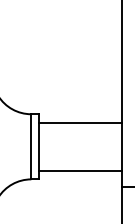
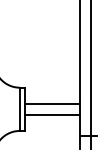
line: (80, 122) -> (52, 104), moved
line: (80, 171) -> (52, 115), moved

